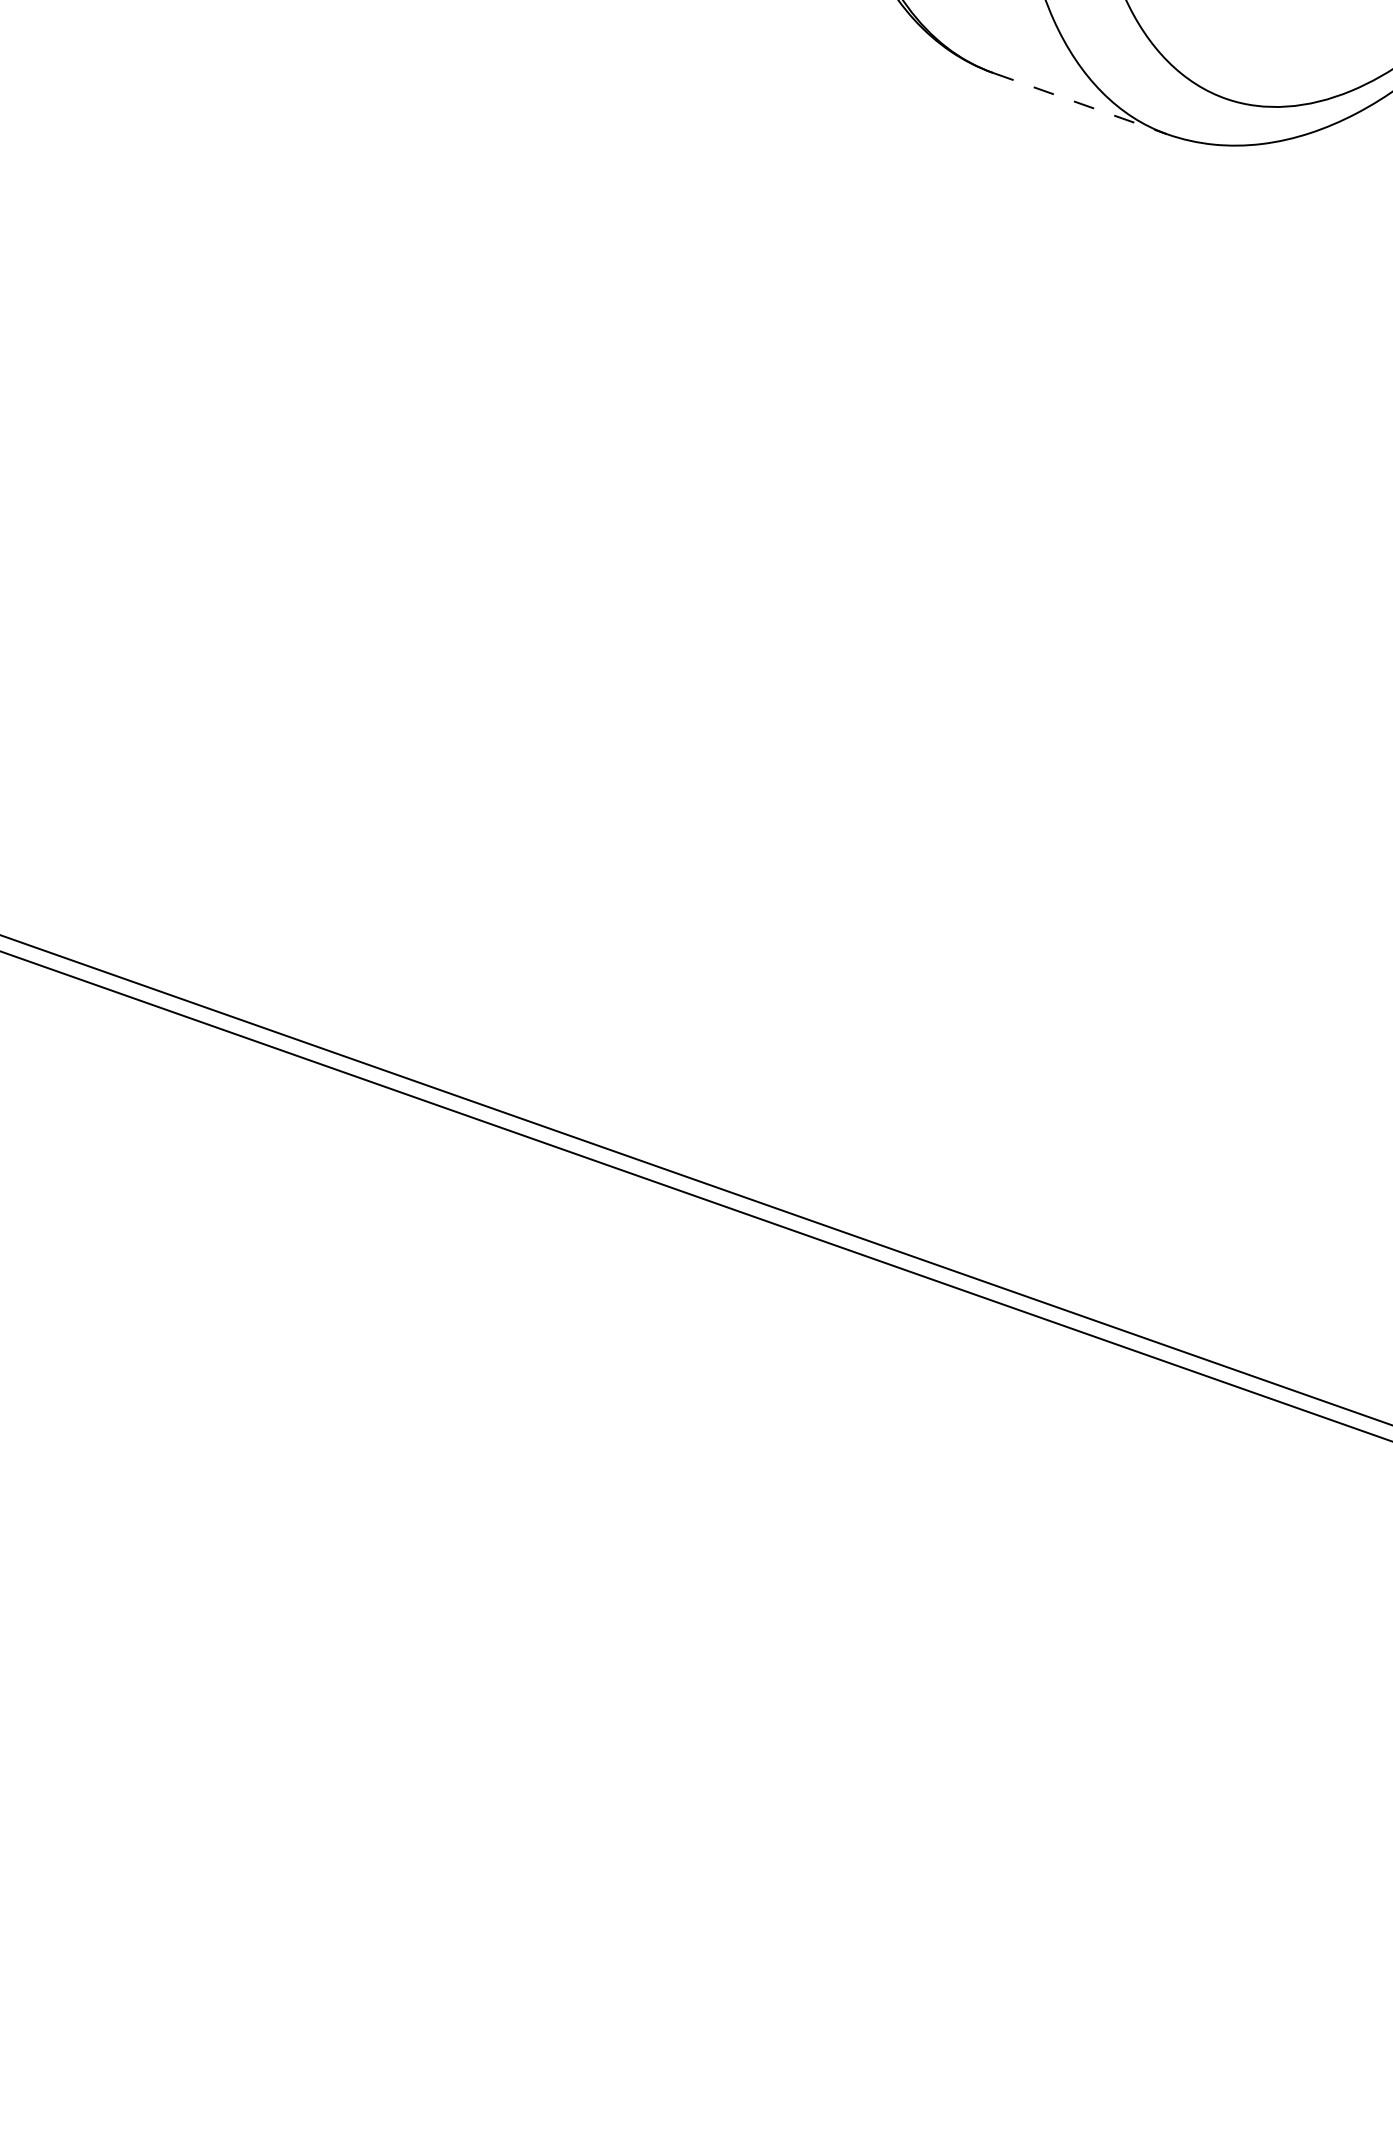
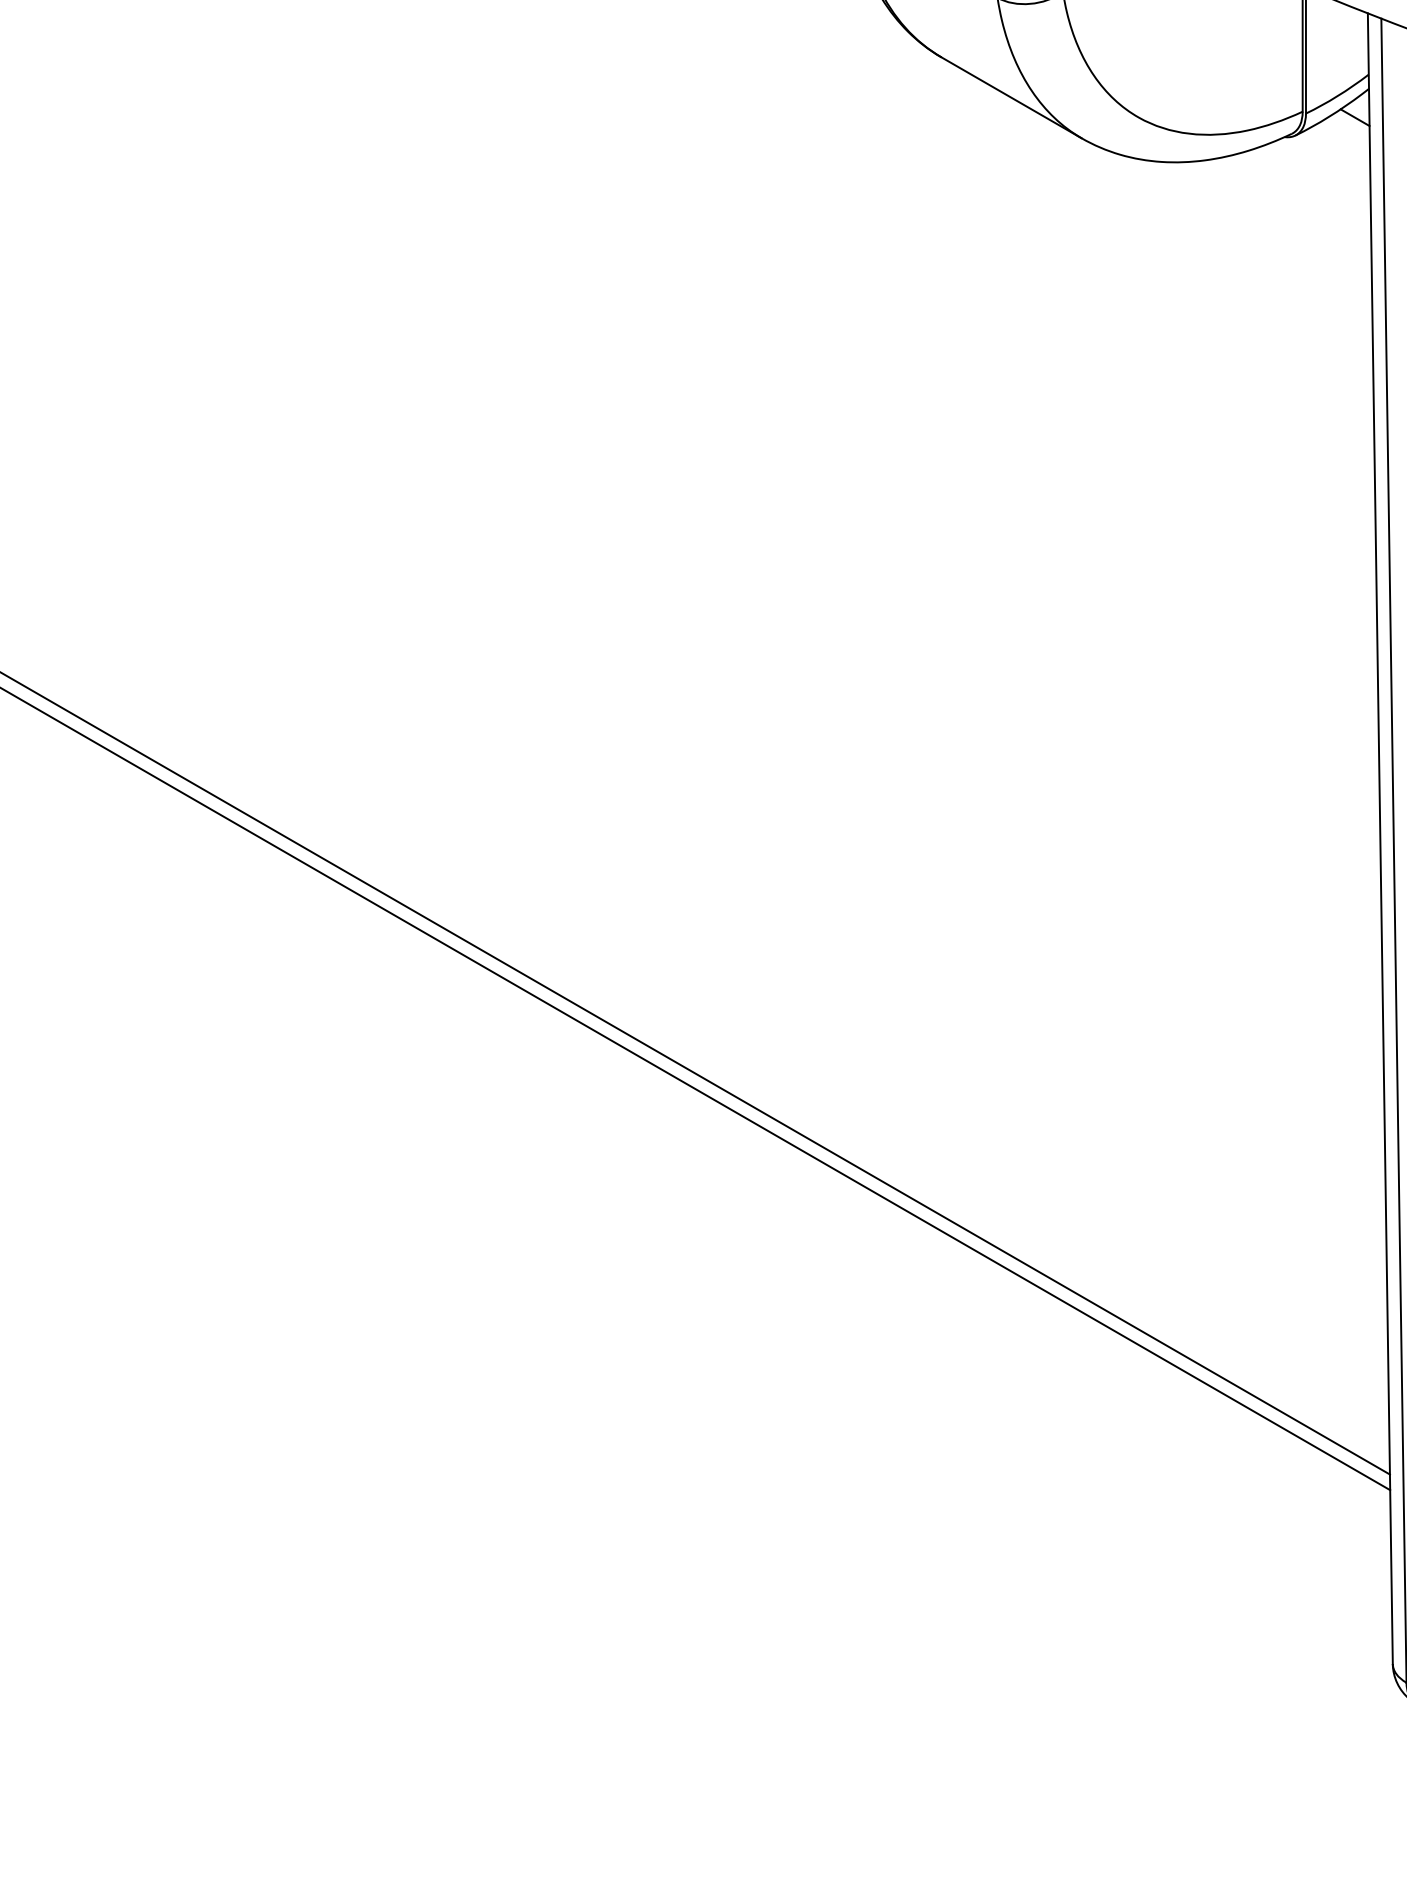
line: (1080, 103) -> (1011, 97), dashed -> solid

